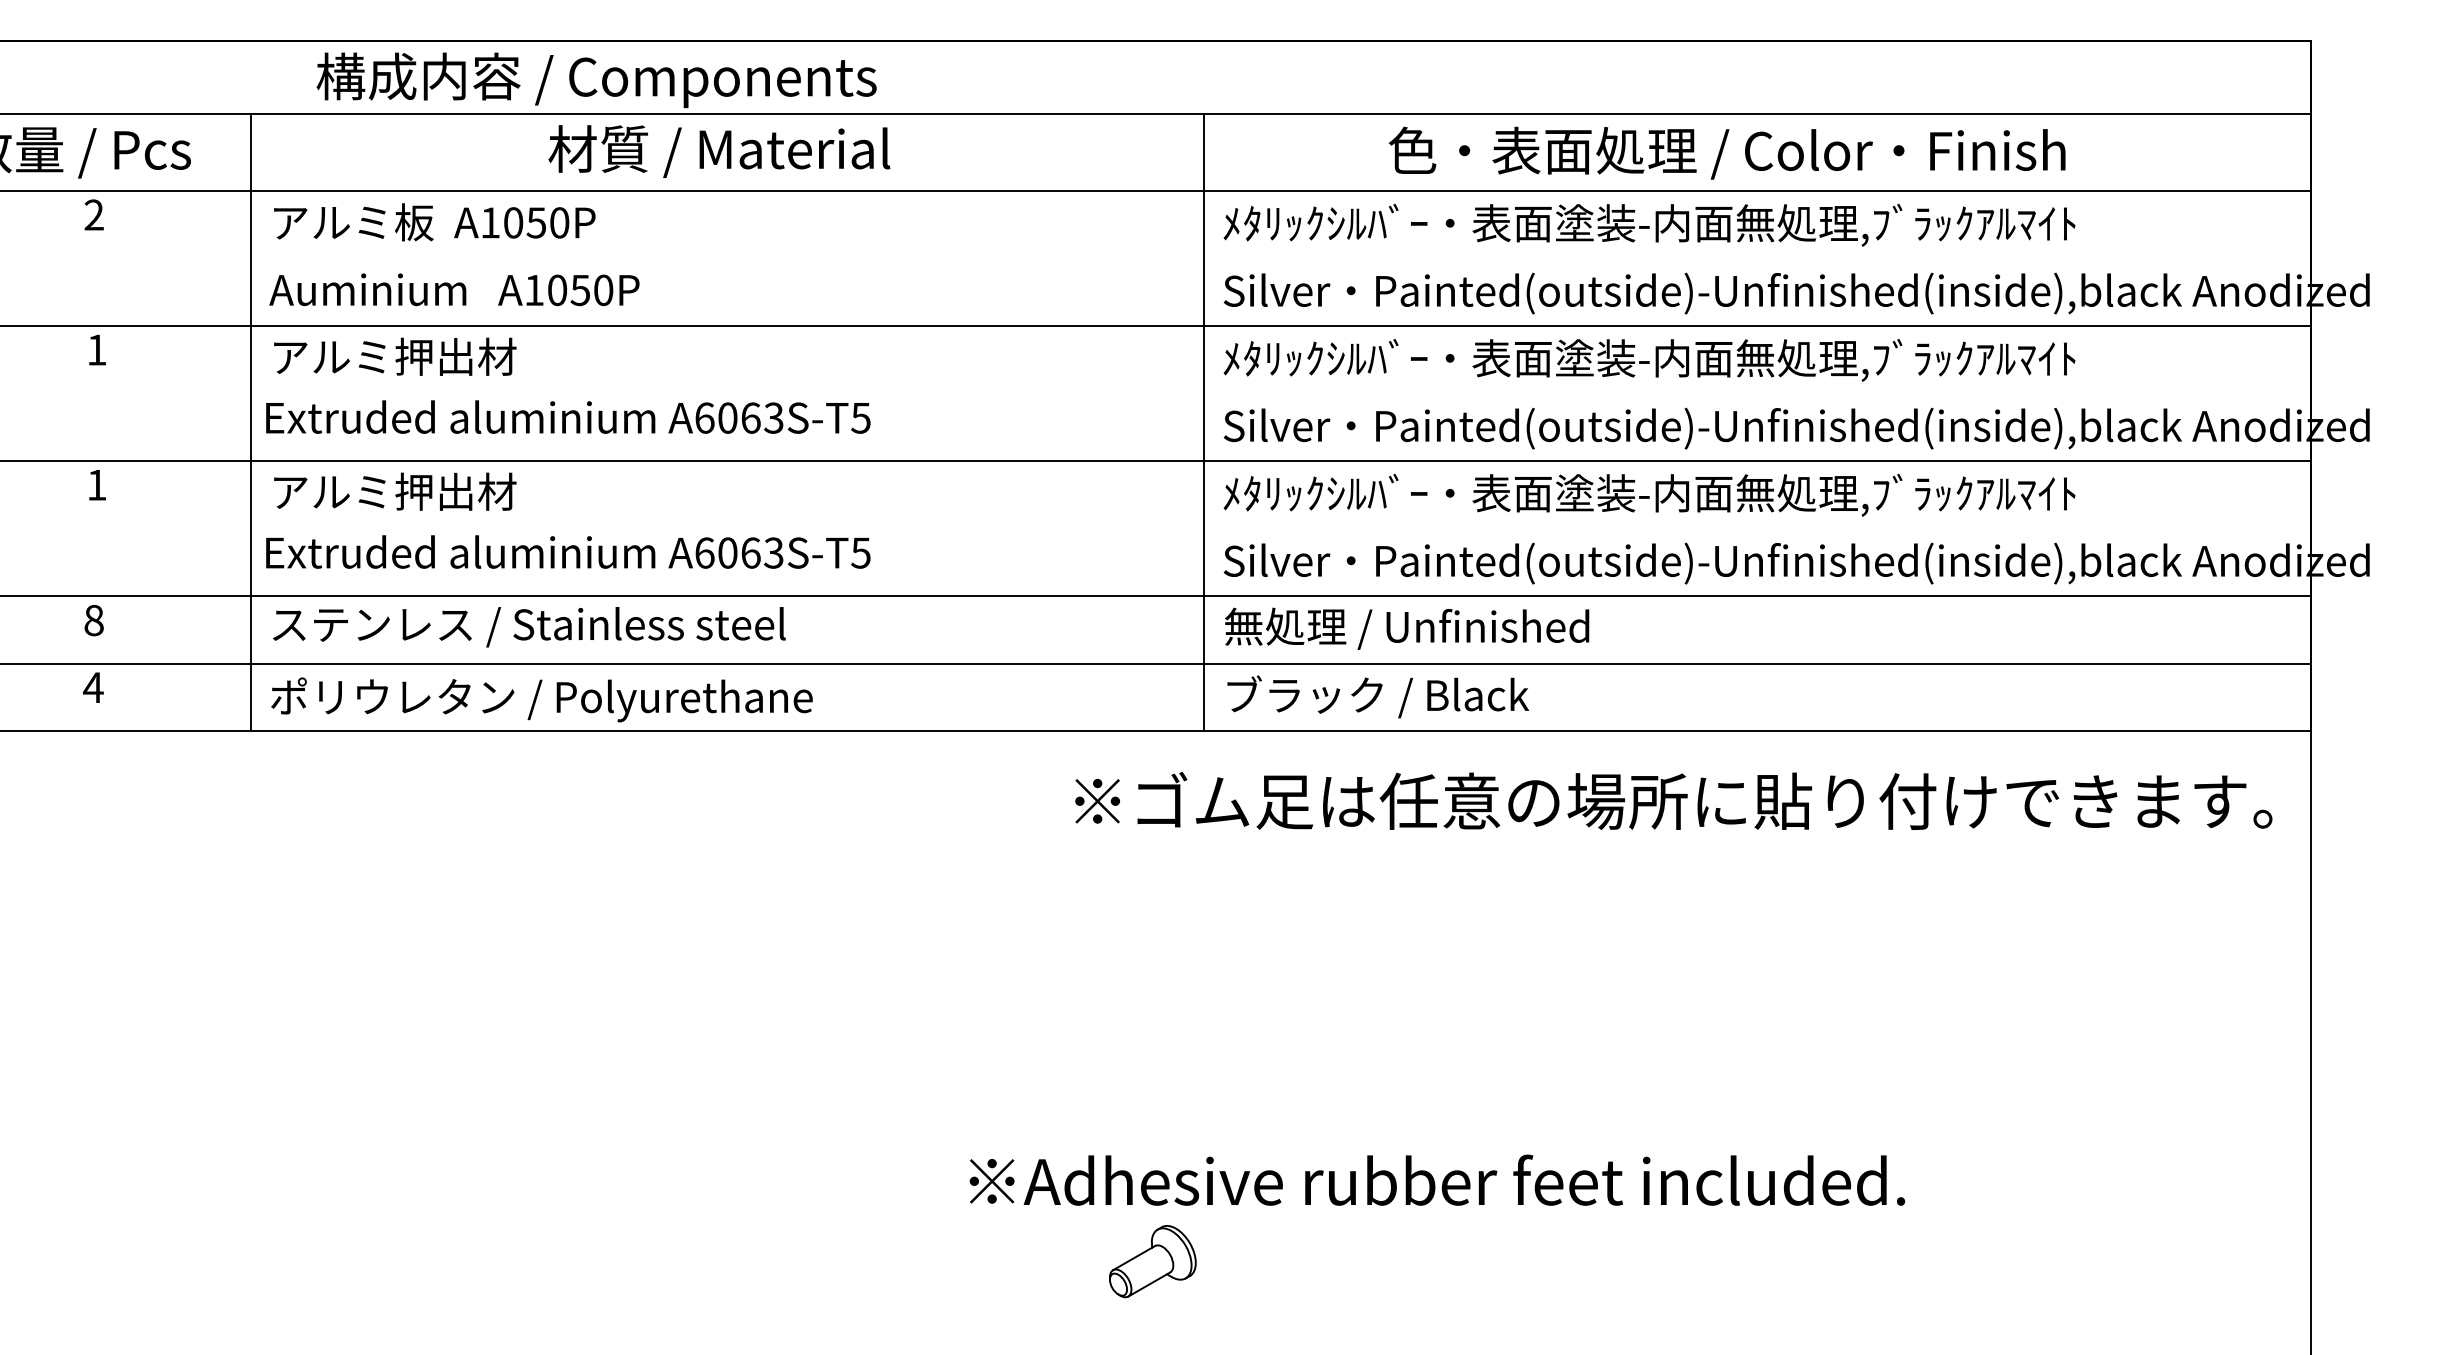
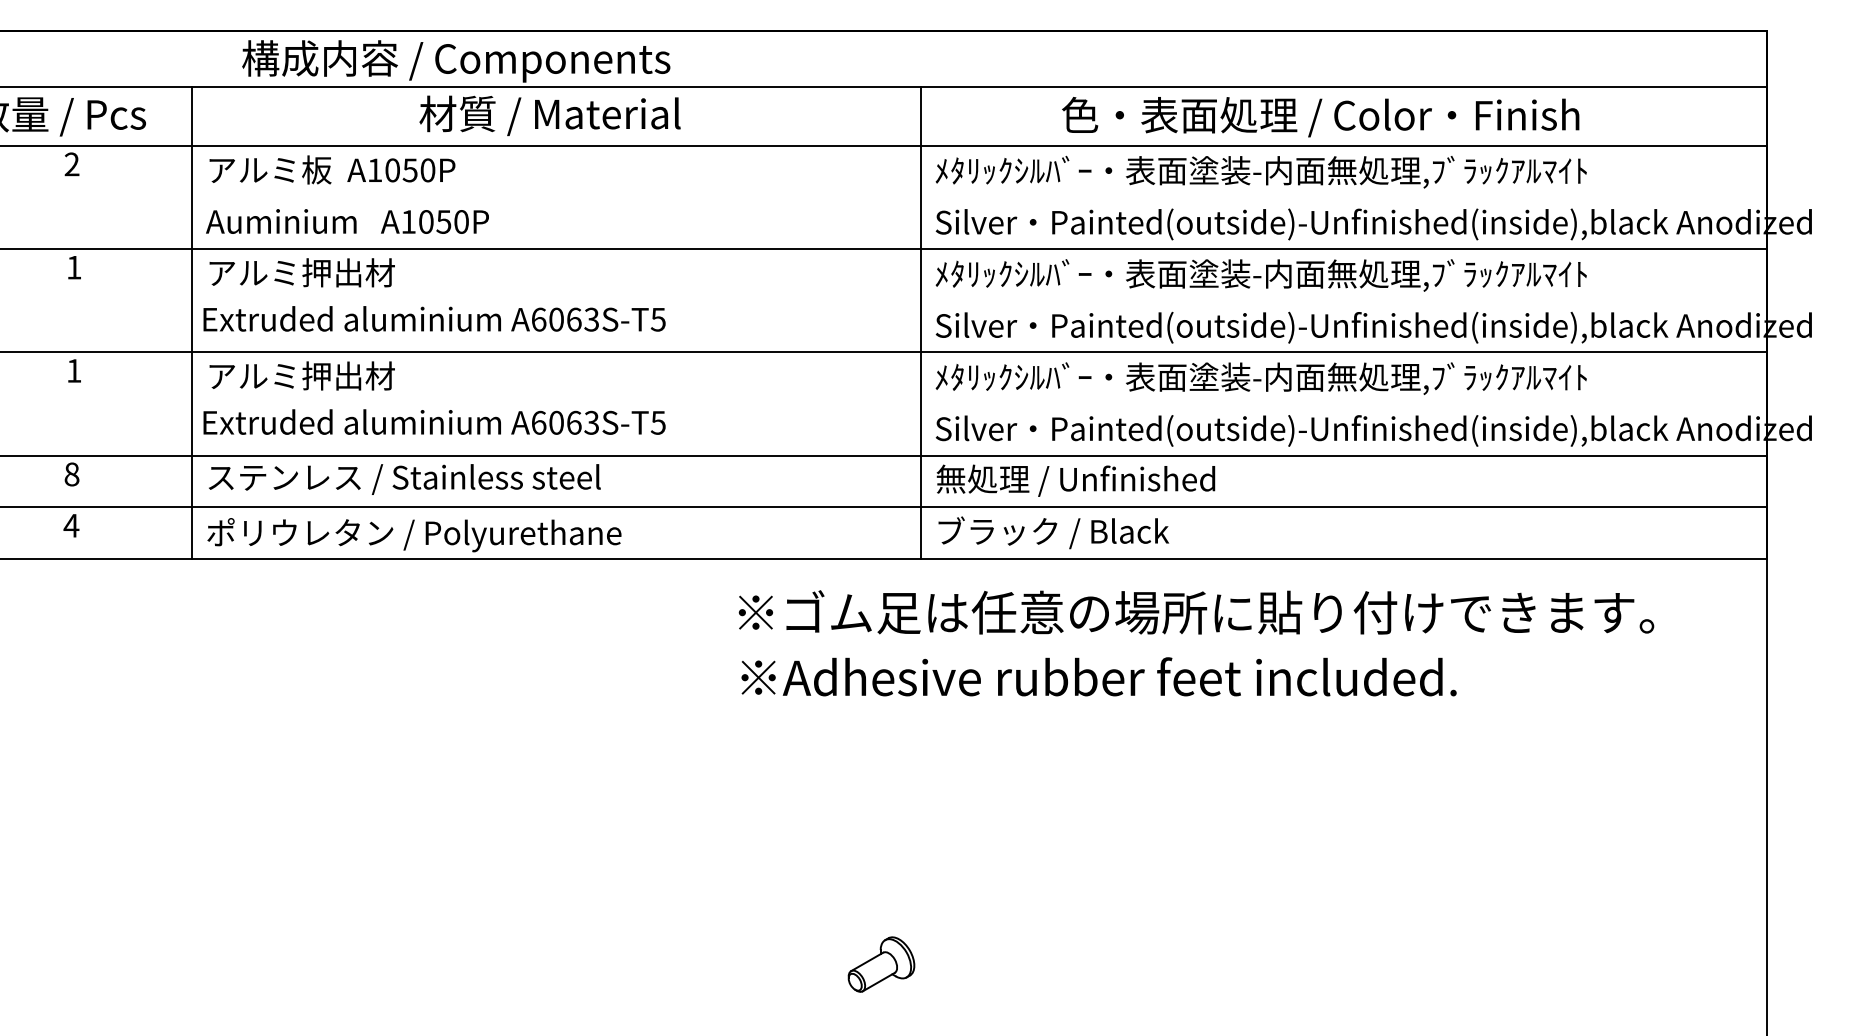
text: (1673, 800) -> (1196, 612), moved
text: (1437, 1179) -> (1099, 676), moved

